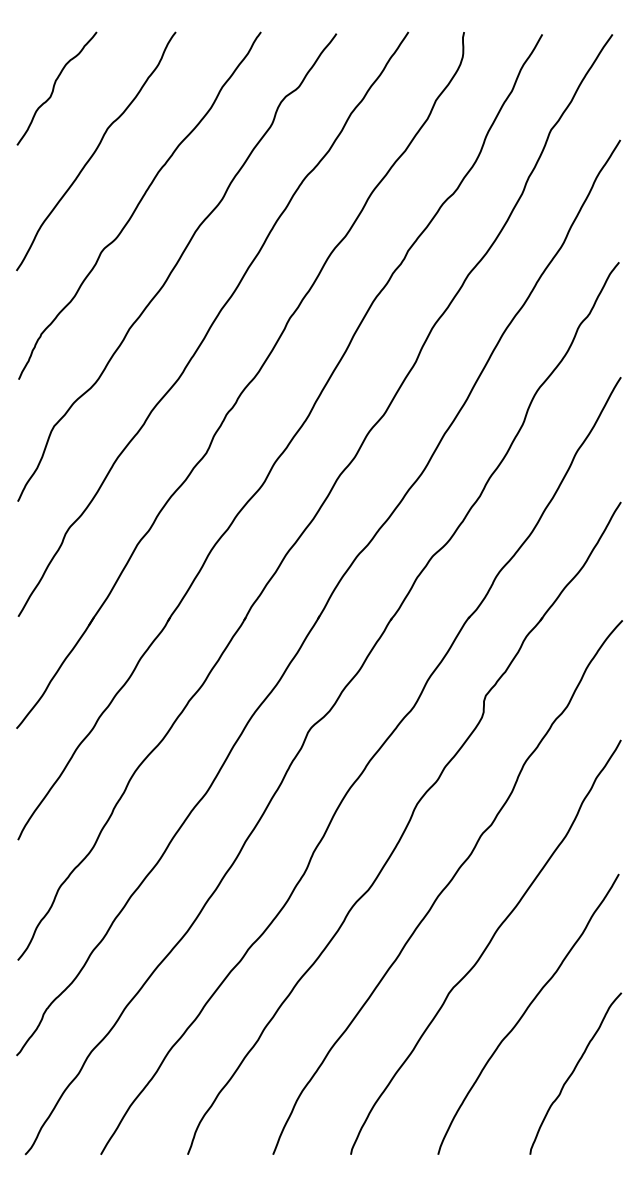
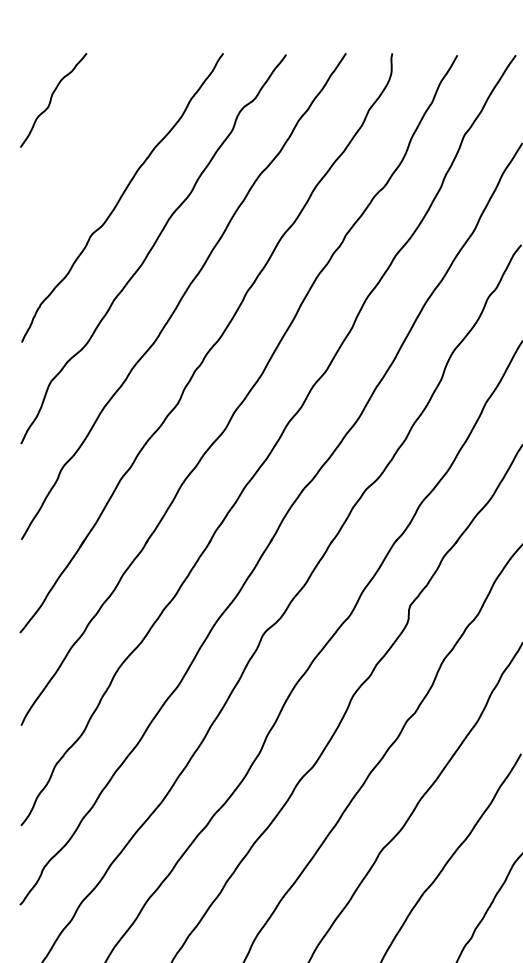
curve: (96, 151) -> (86, 152), removed

